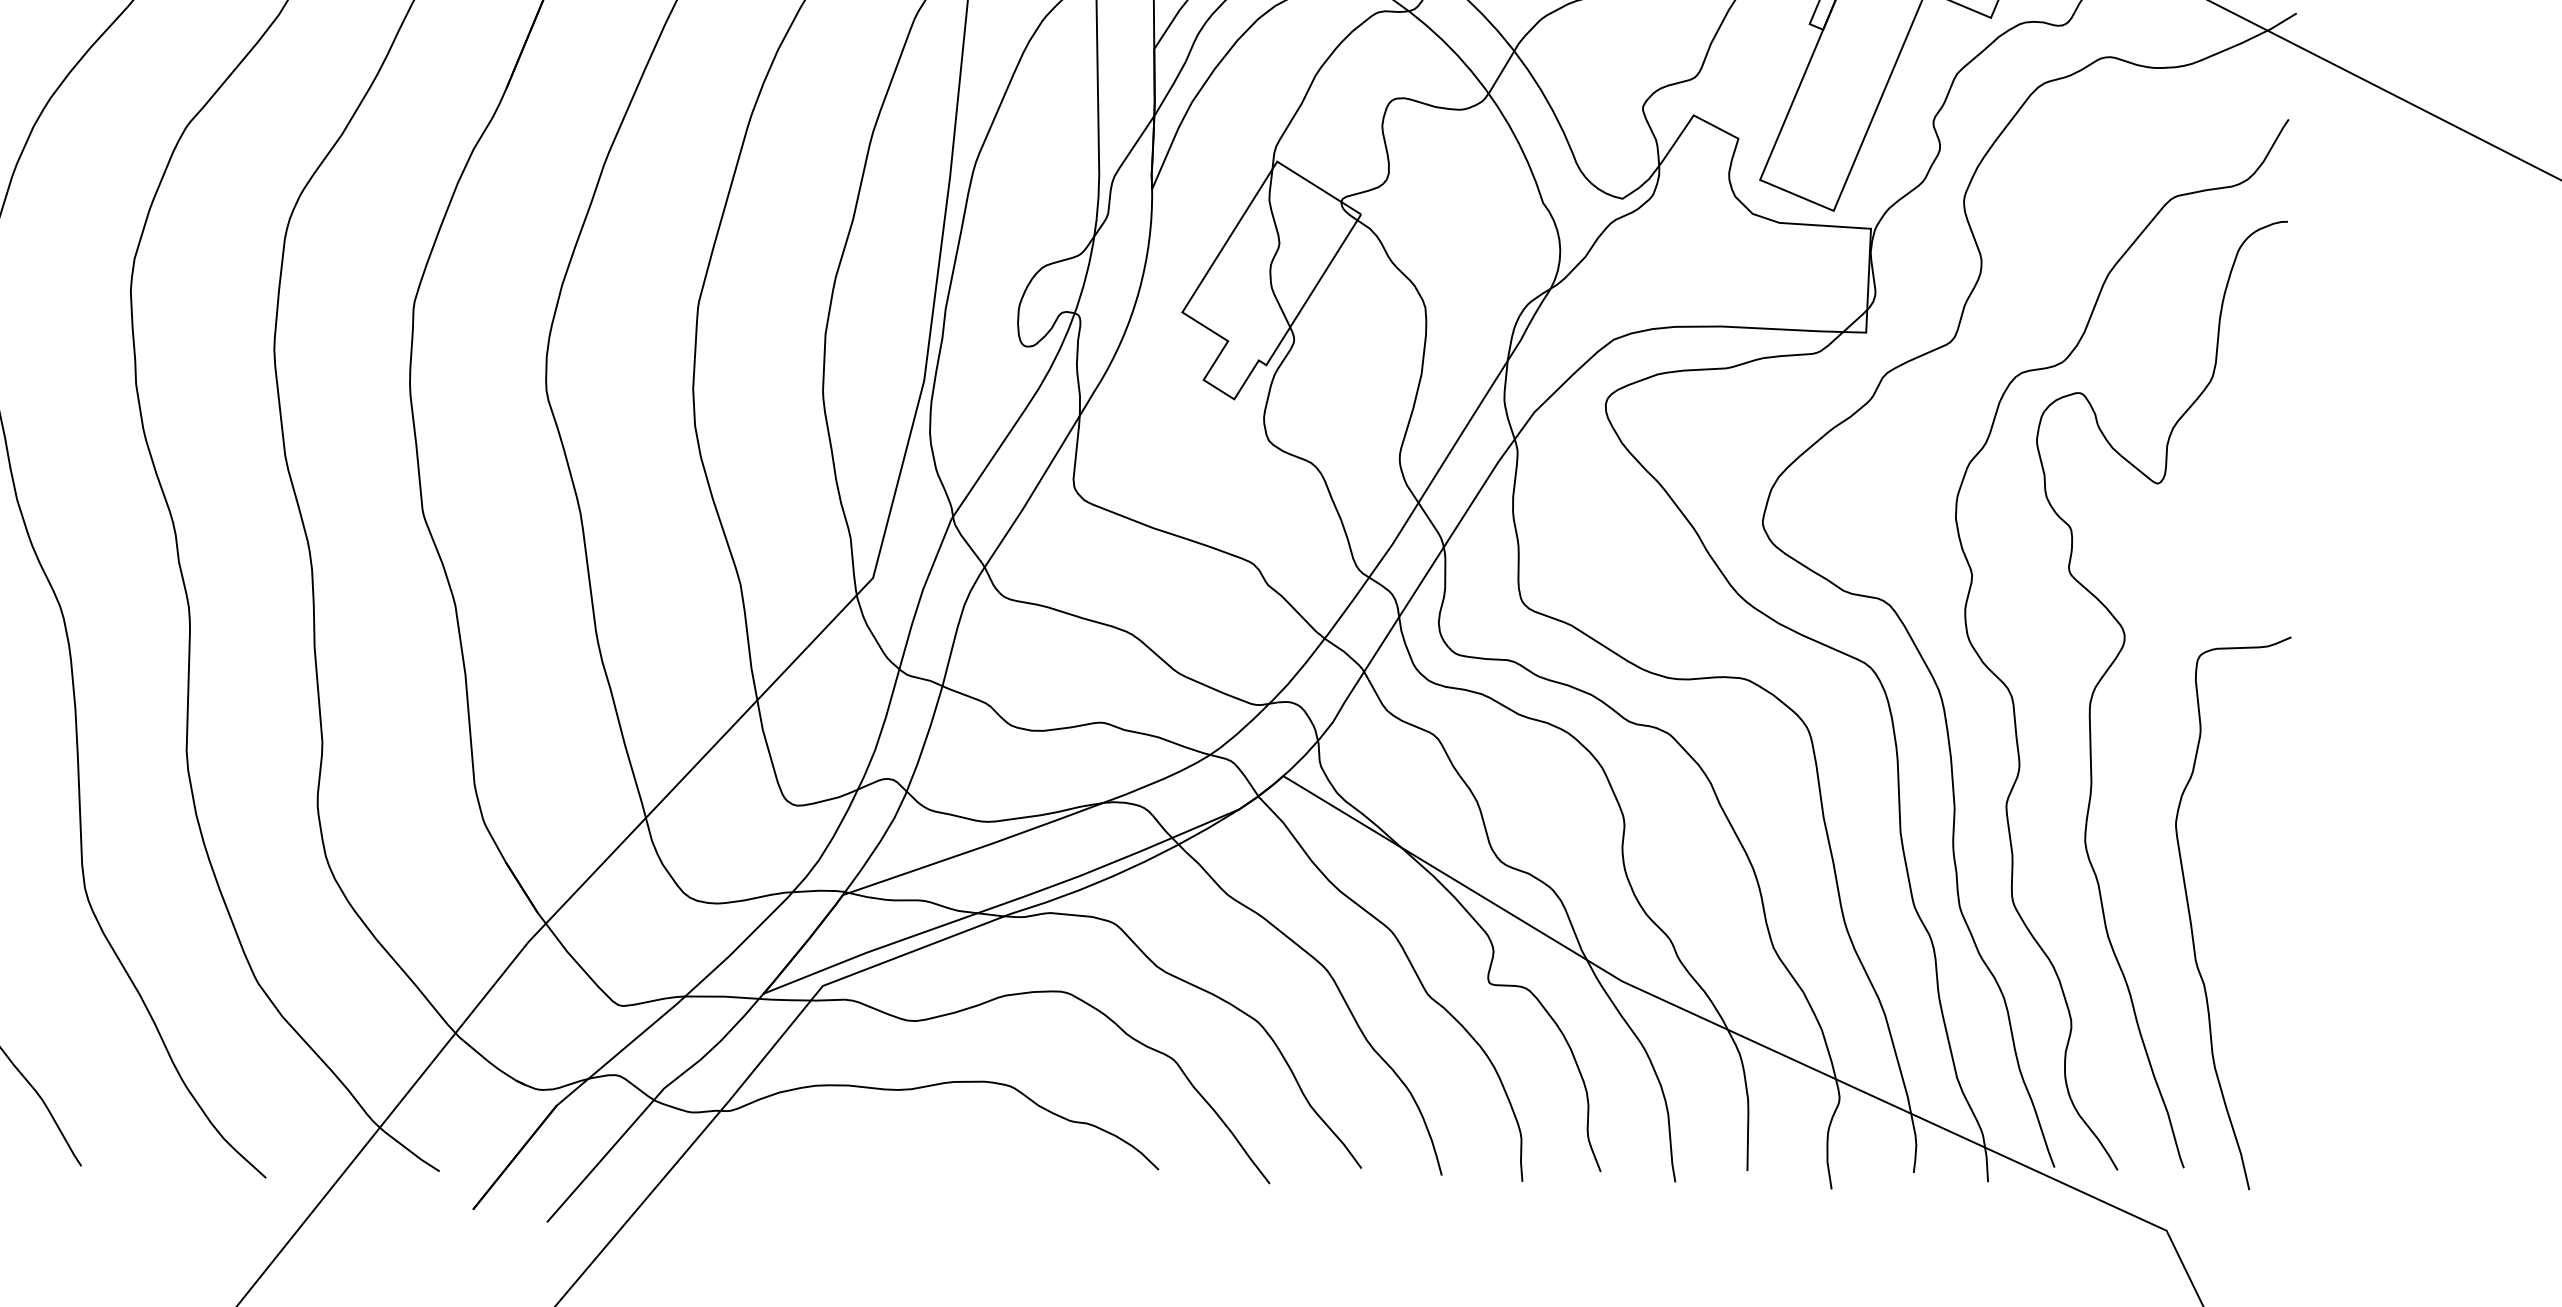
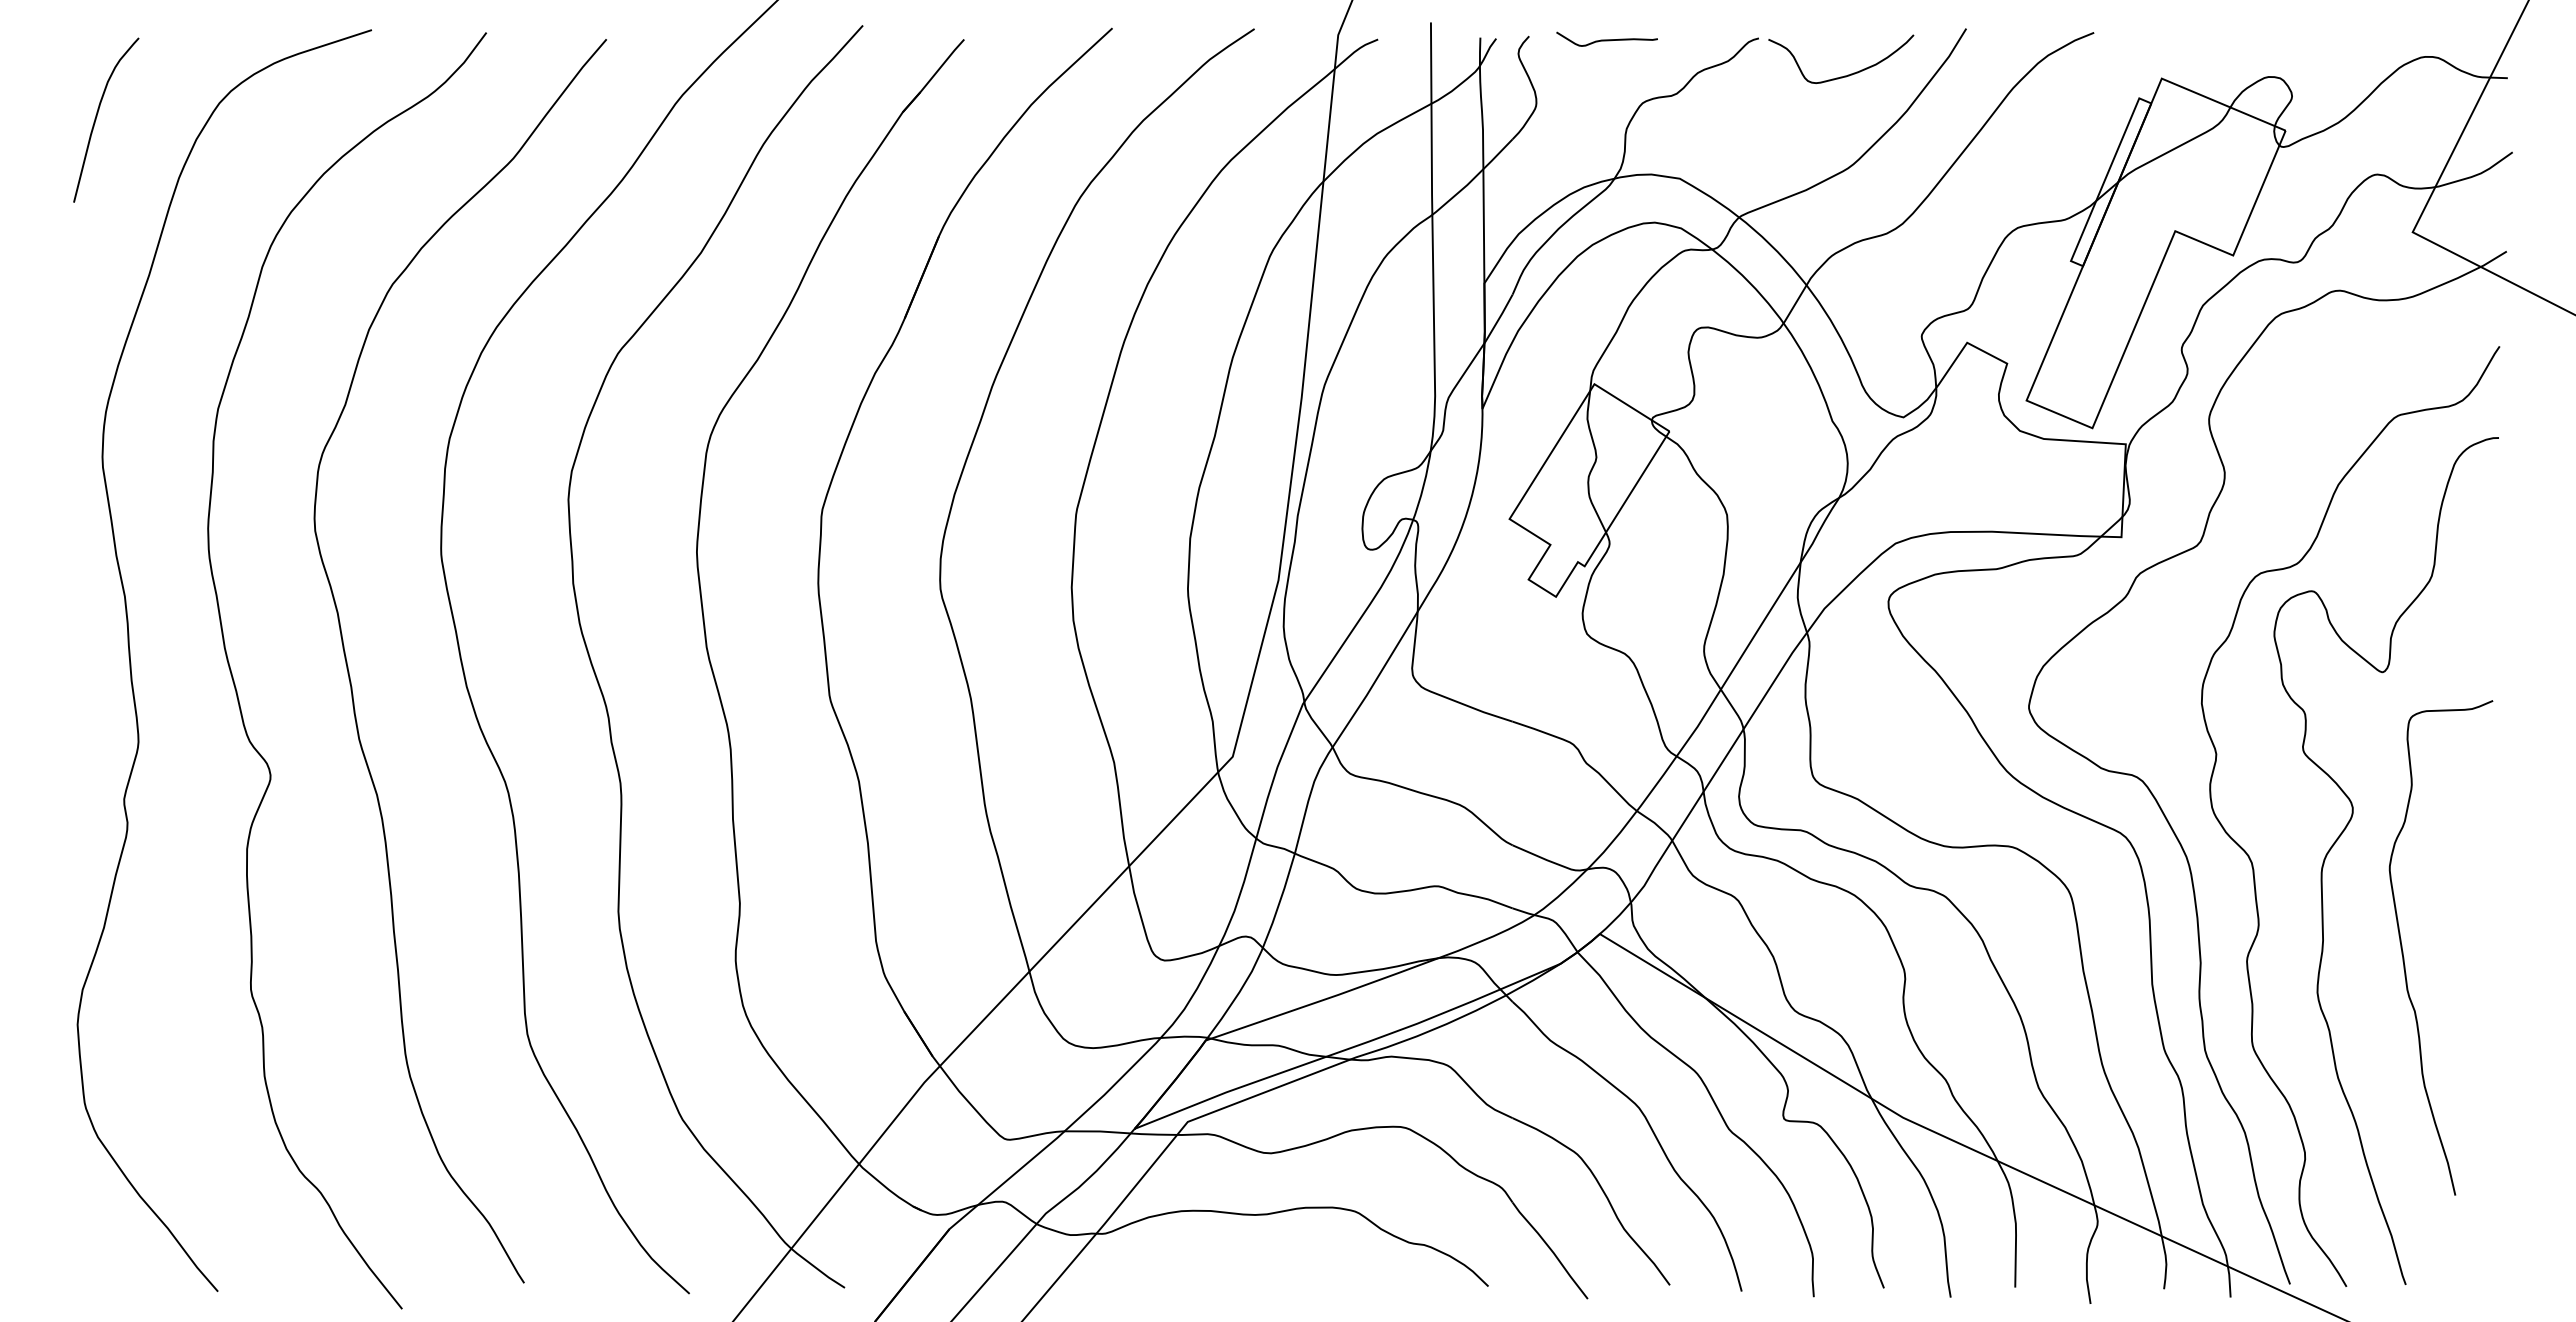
curve: (2191, 917) -> (2403, 951), moved

